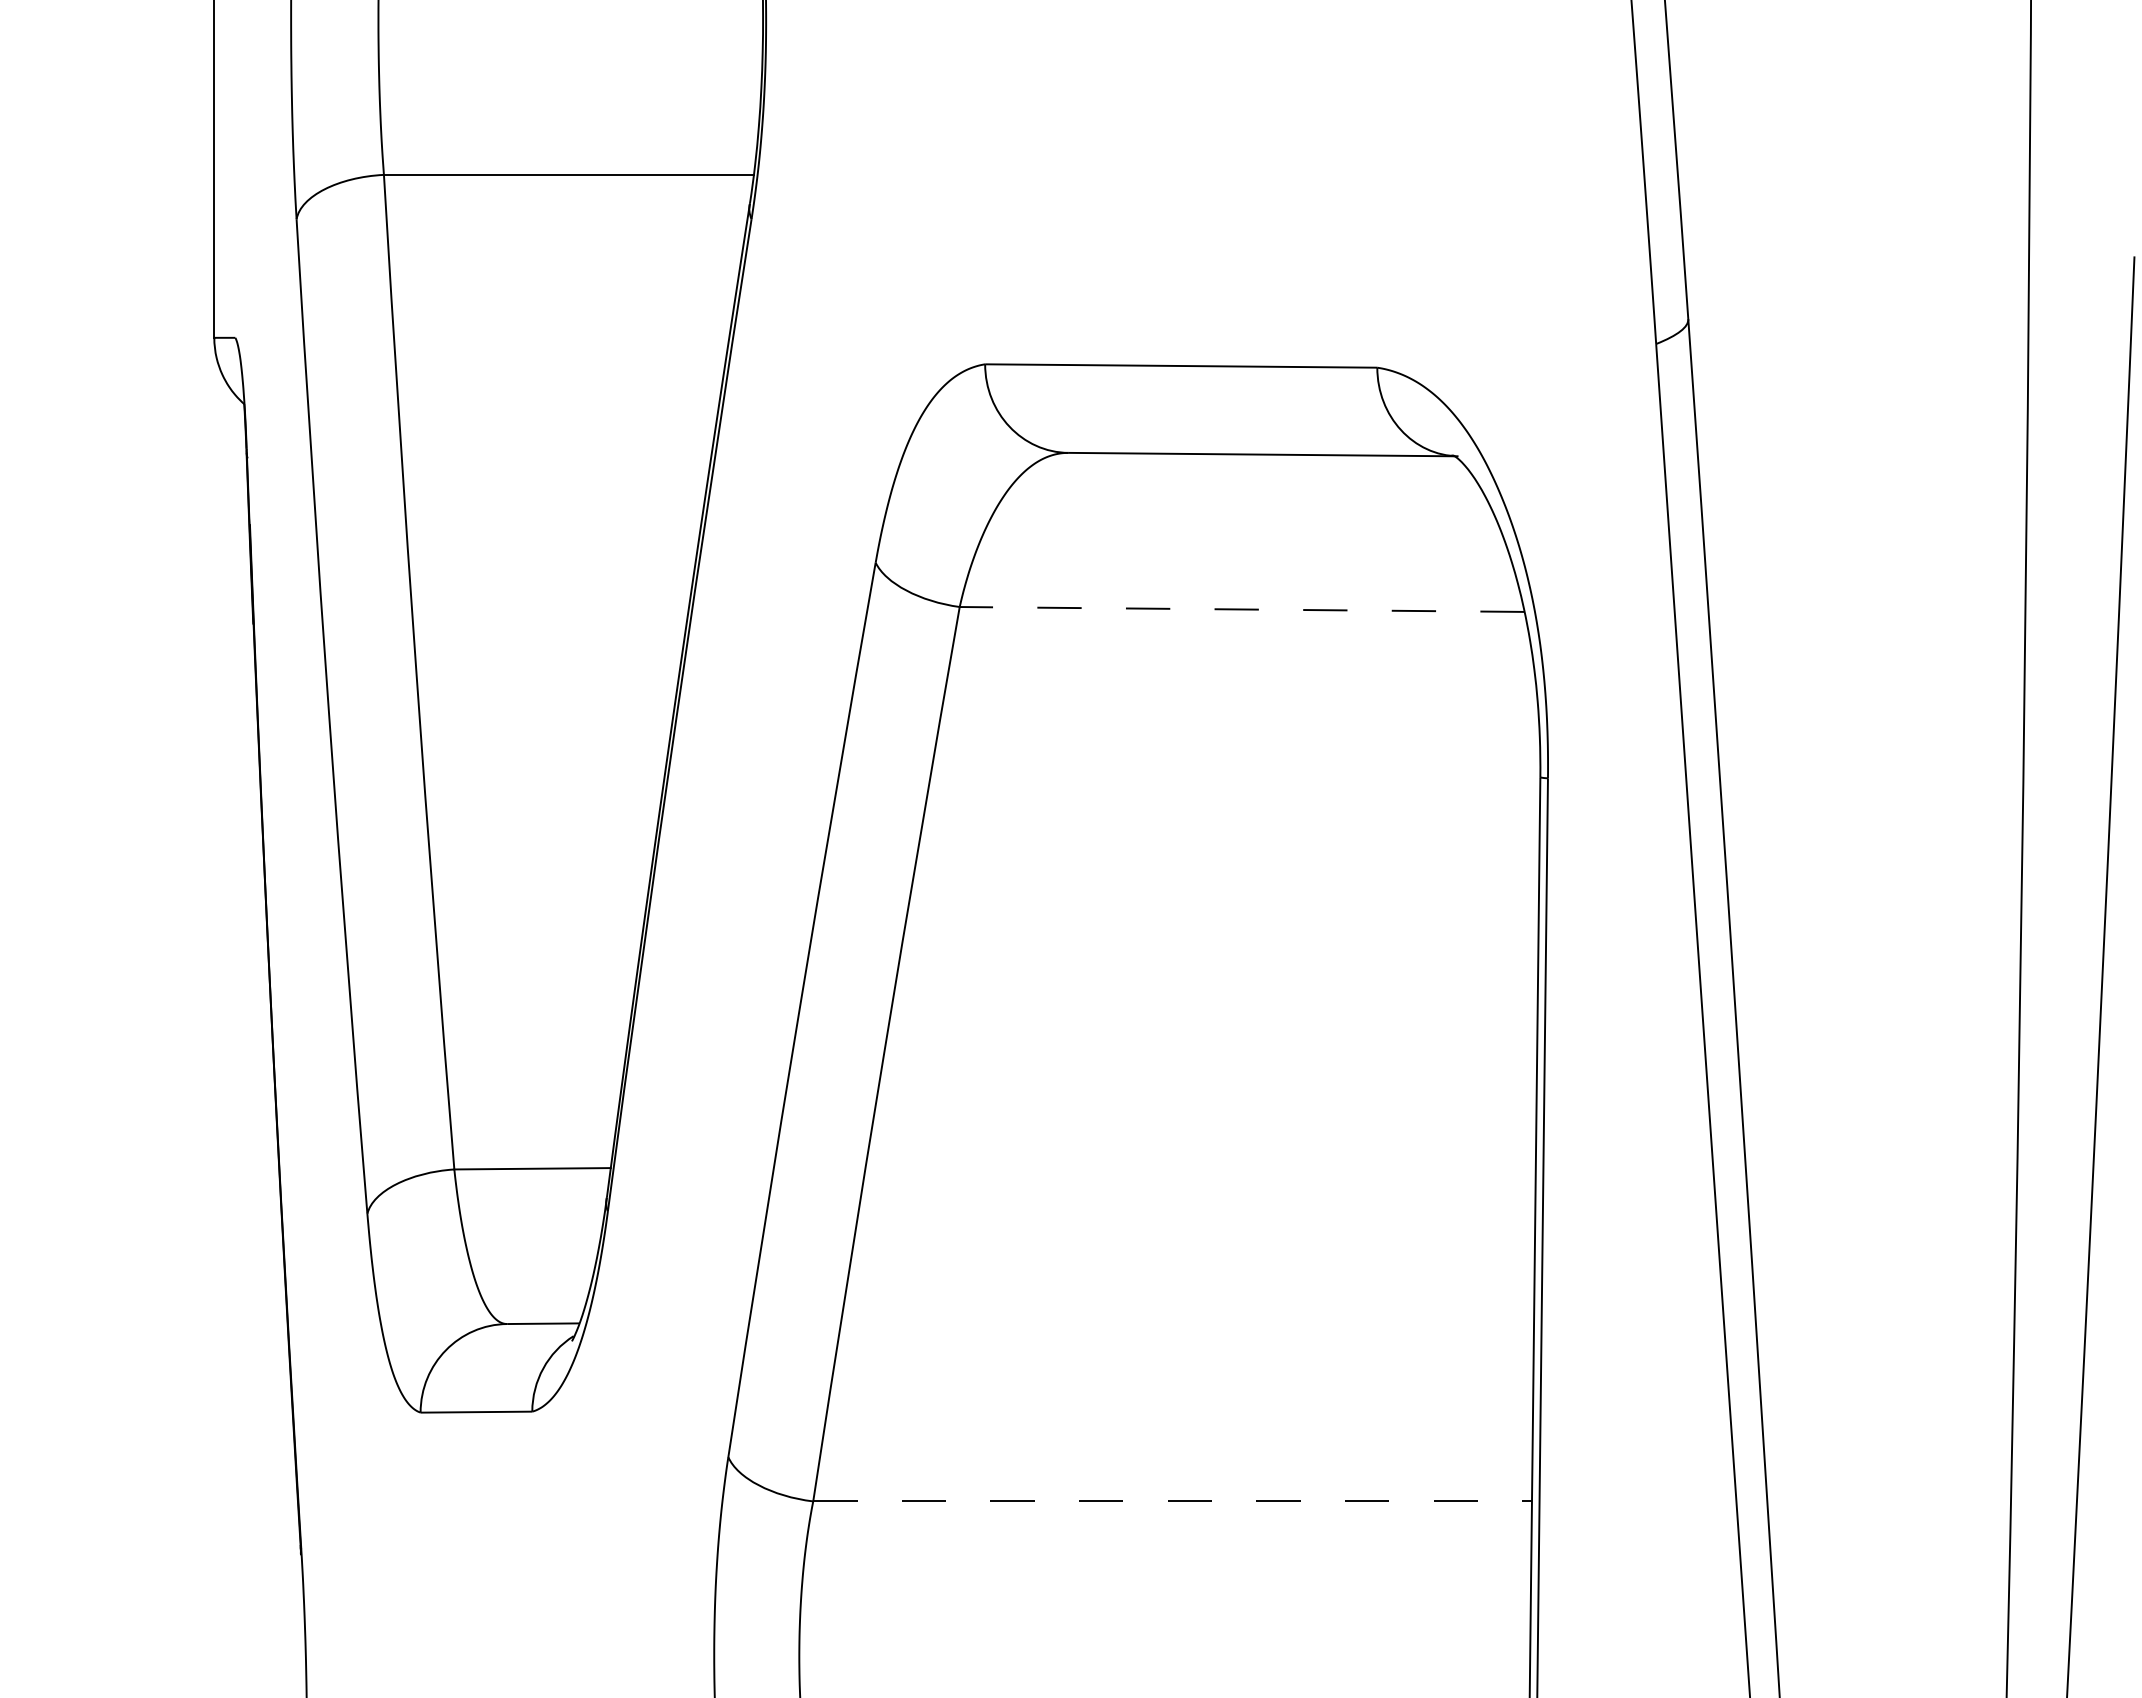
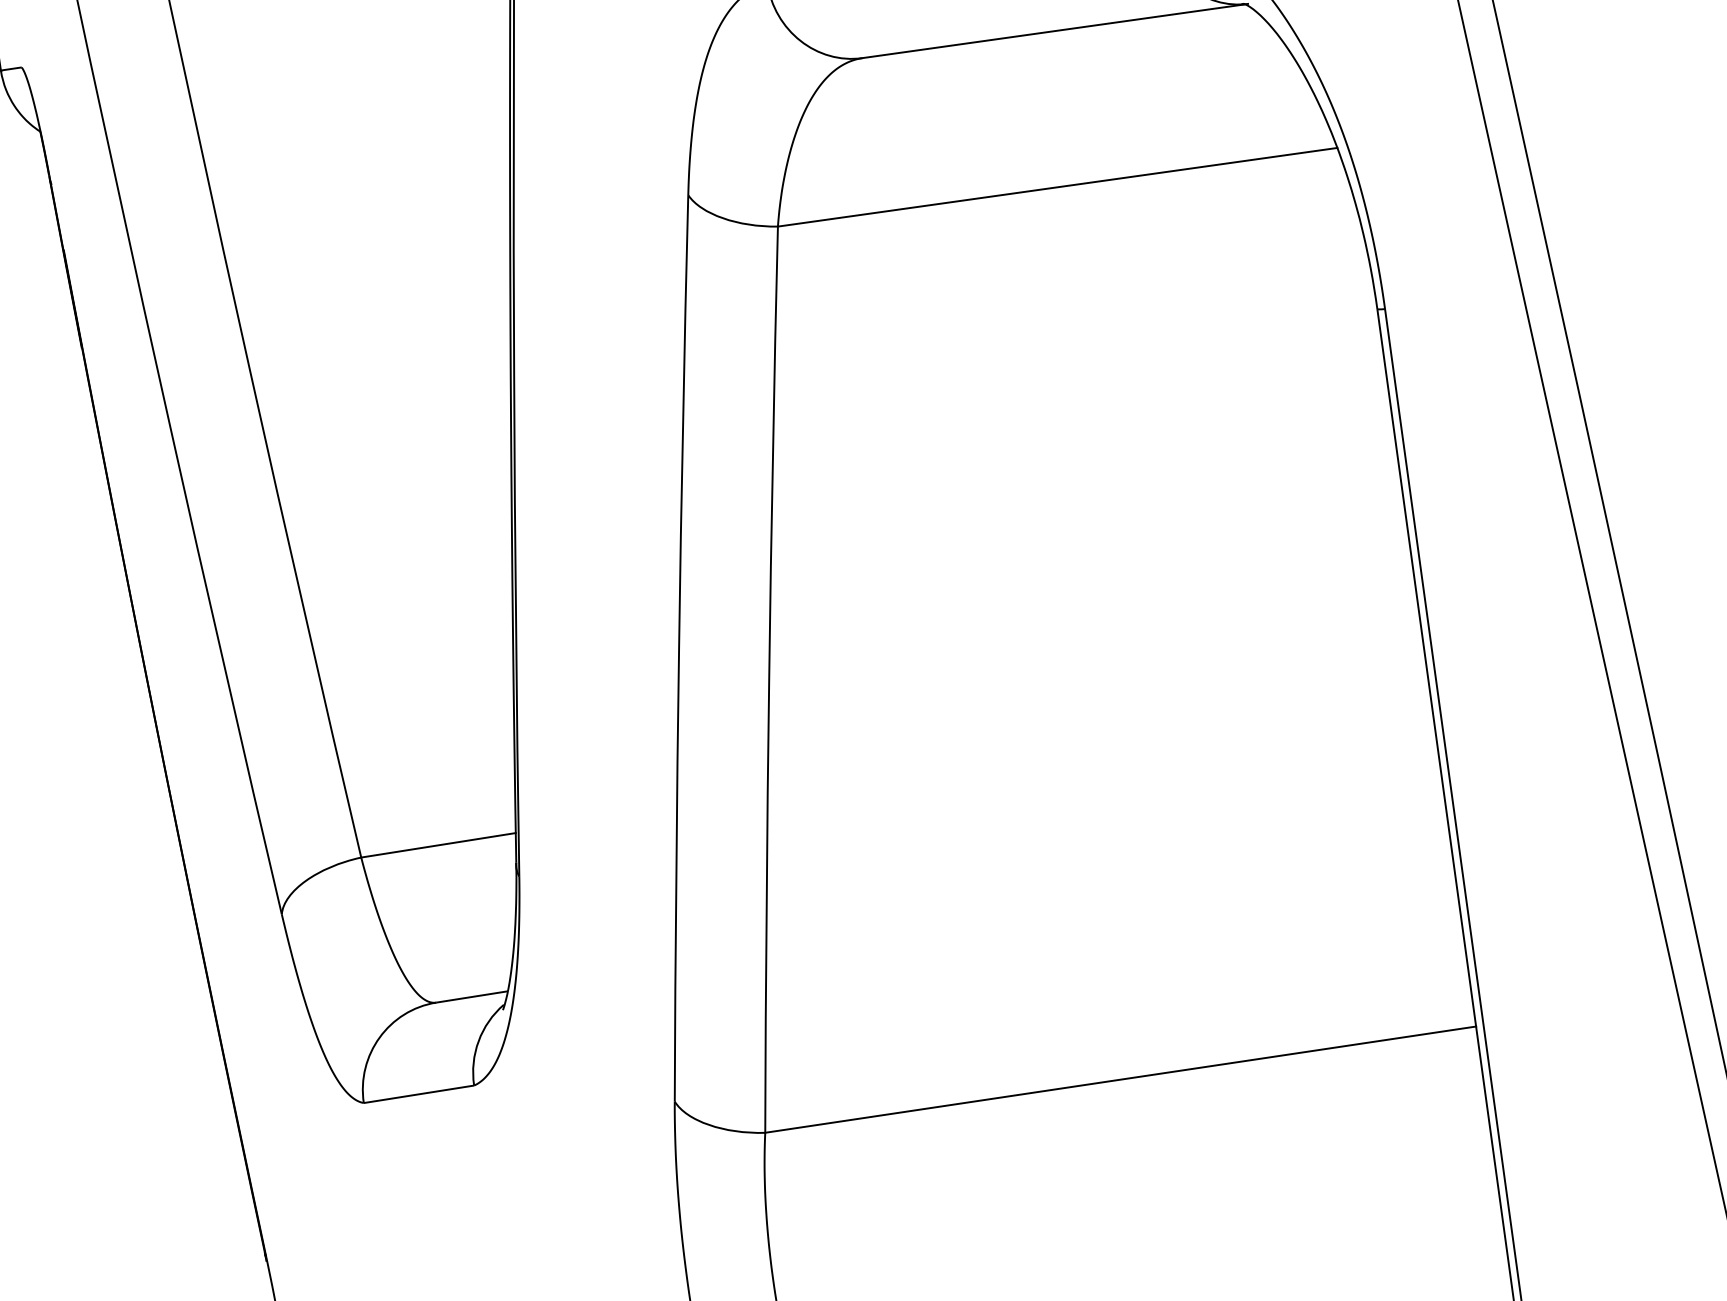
line: (1241, 609) -> (1056, 187), dashed -> solid
line: (1173, 1501) -> (1121, 1079), dashed -> solid

